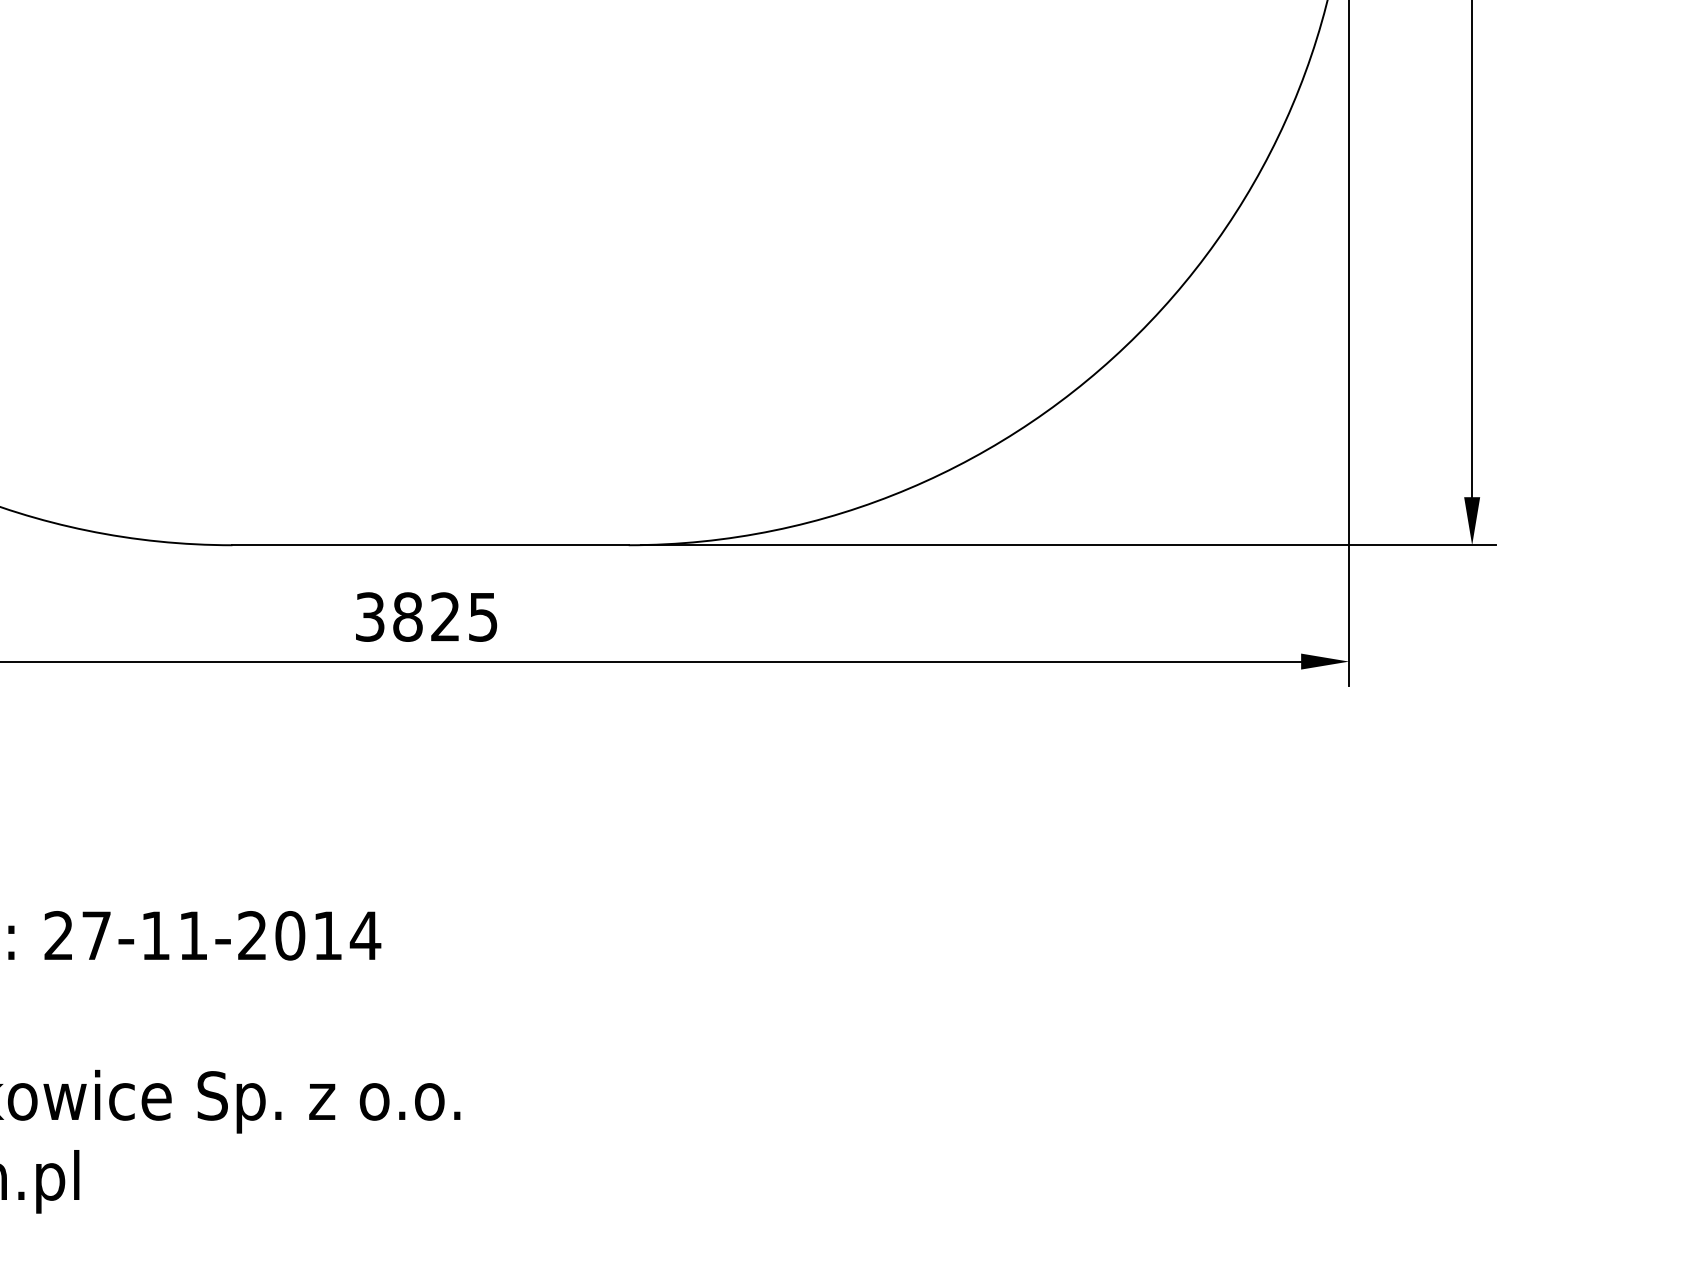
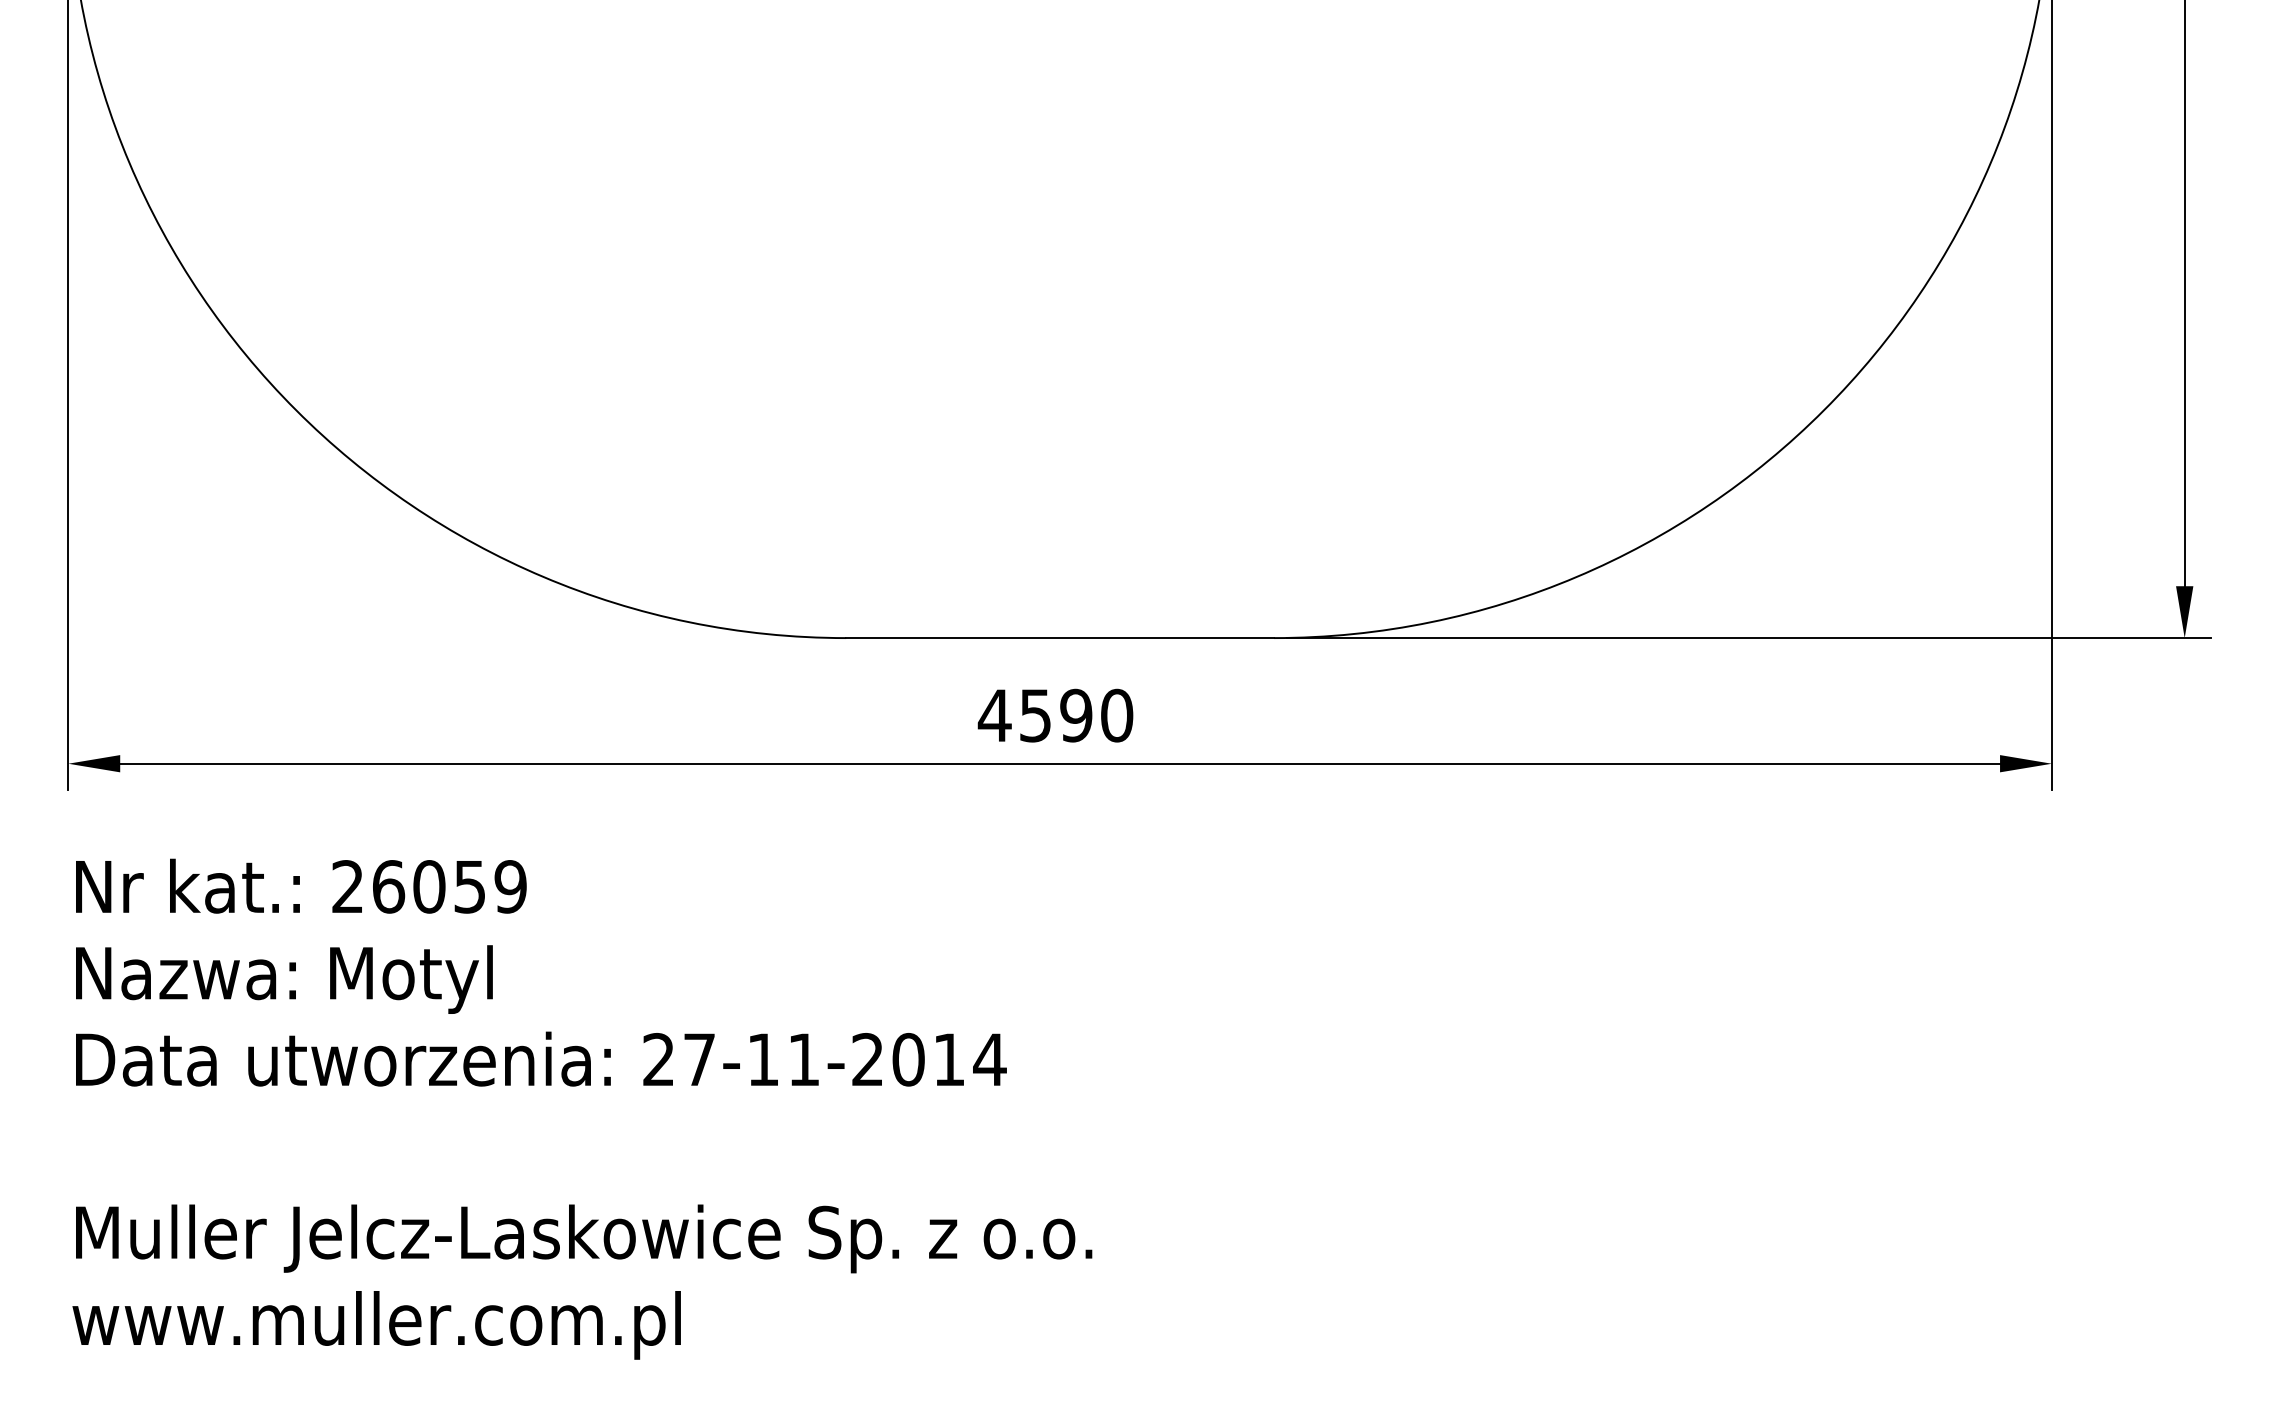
text: (426, 616) -> (1055, 715), 3825 -> 4590

